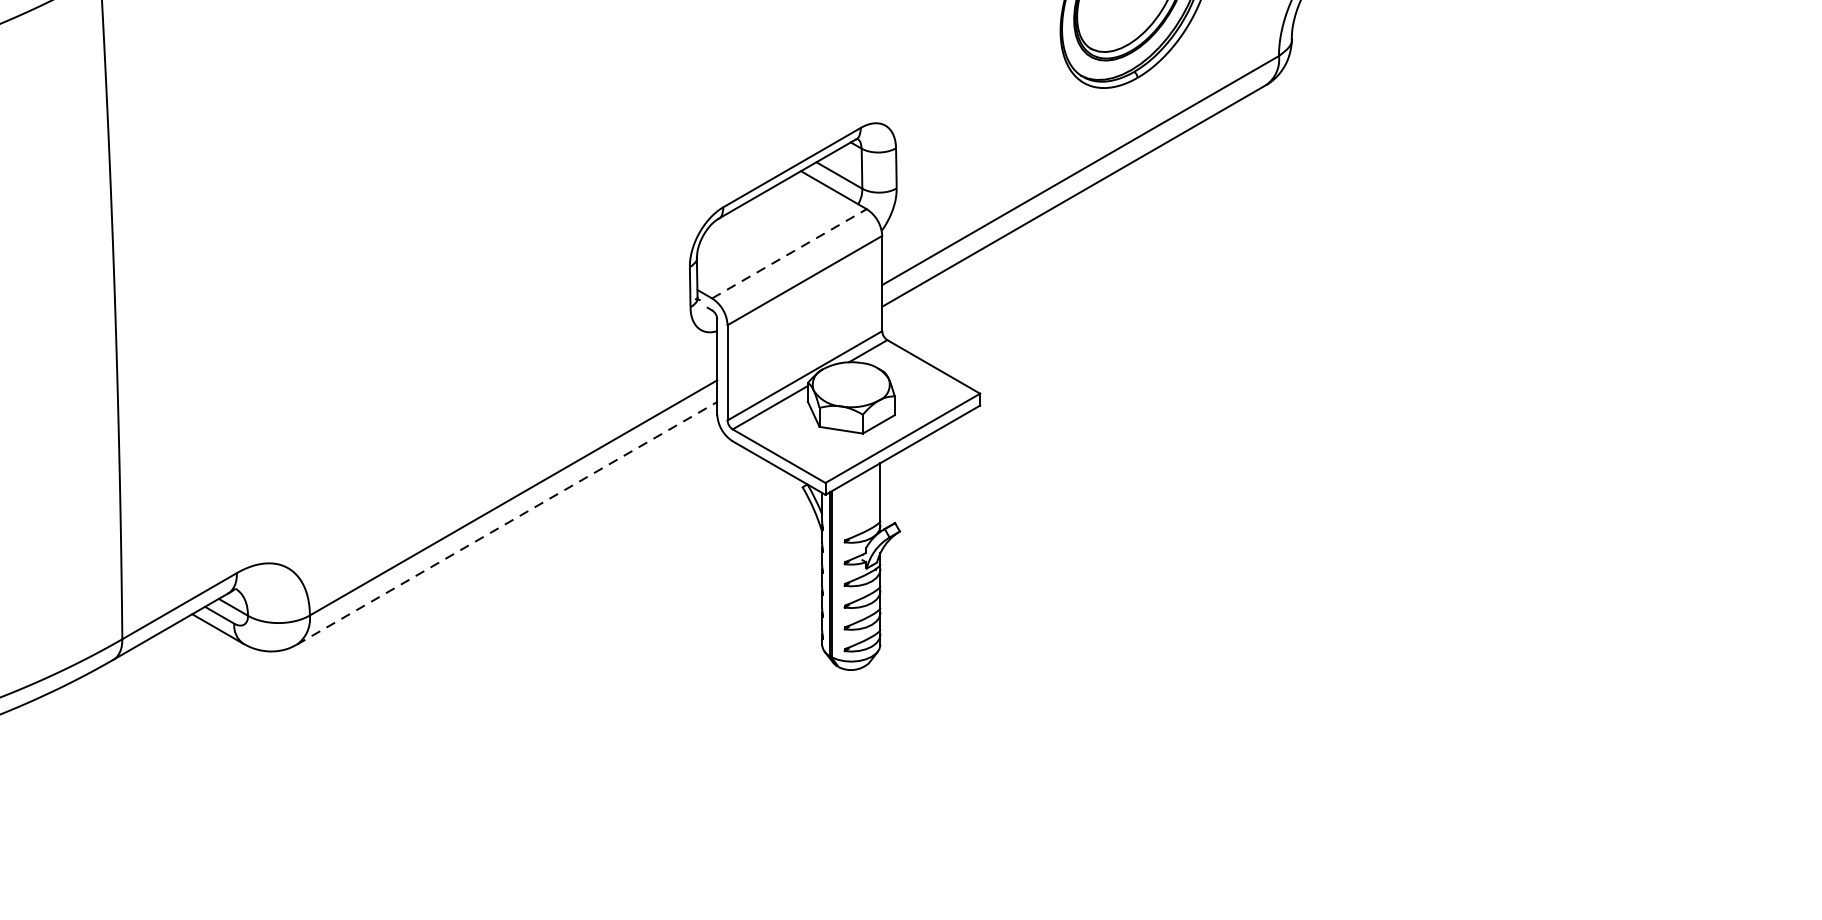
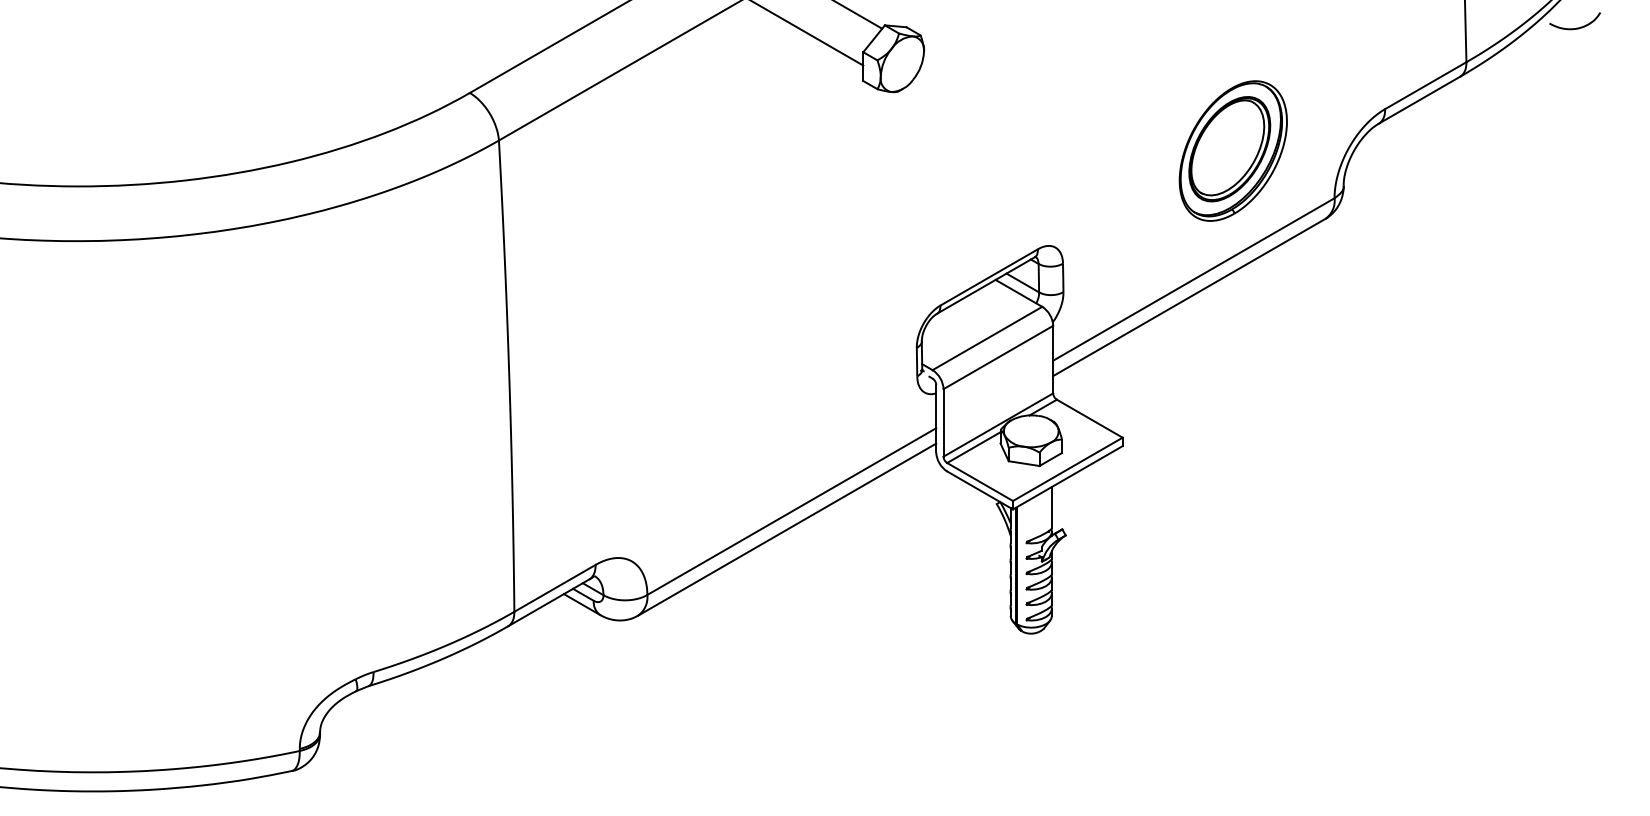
line: (789, 253) -> (987, 338), dashed -> solid
line: (507, 523) -> (787, 529), dashed -> solid

